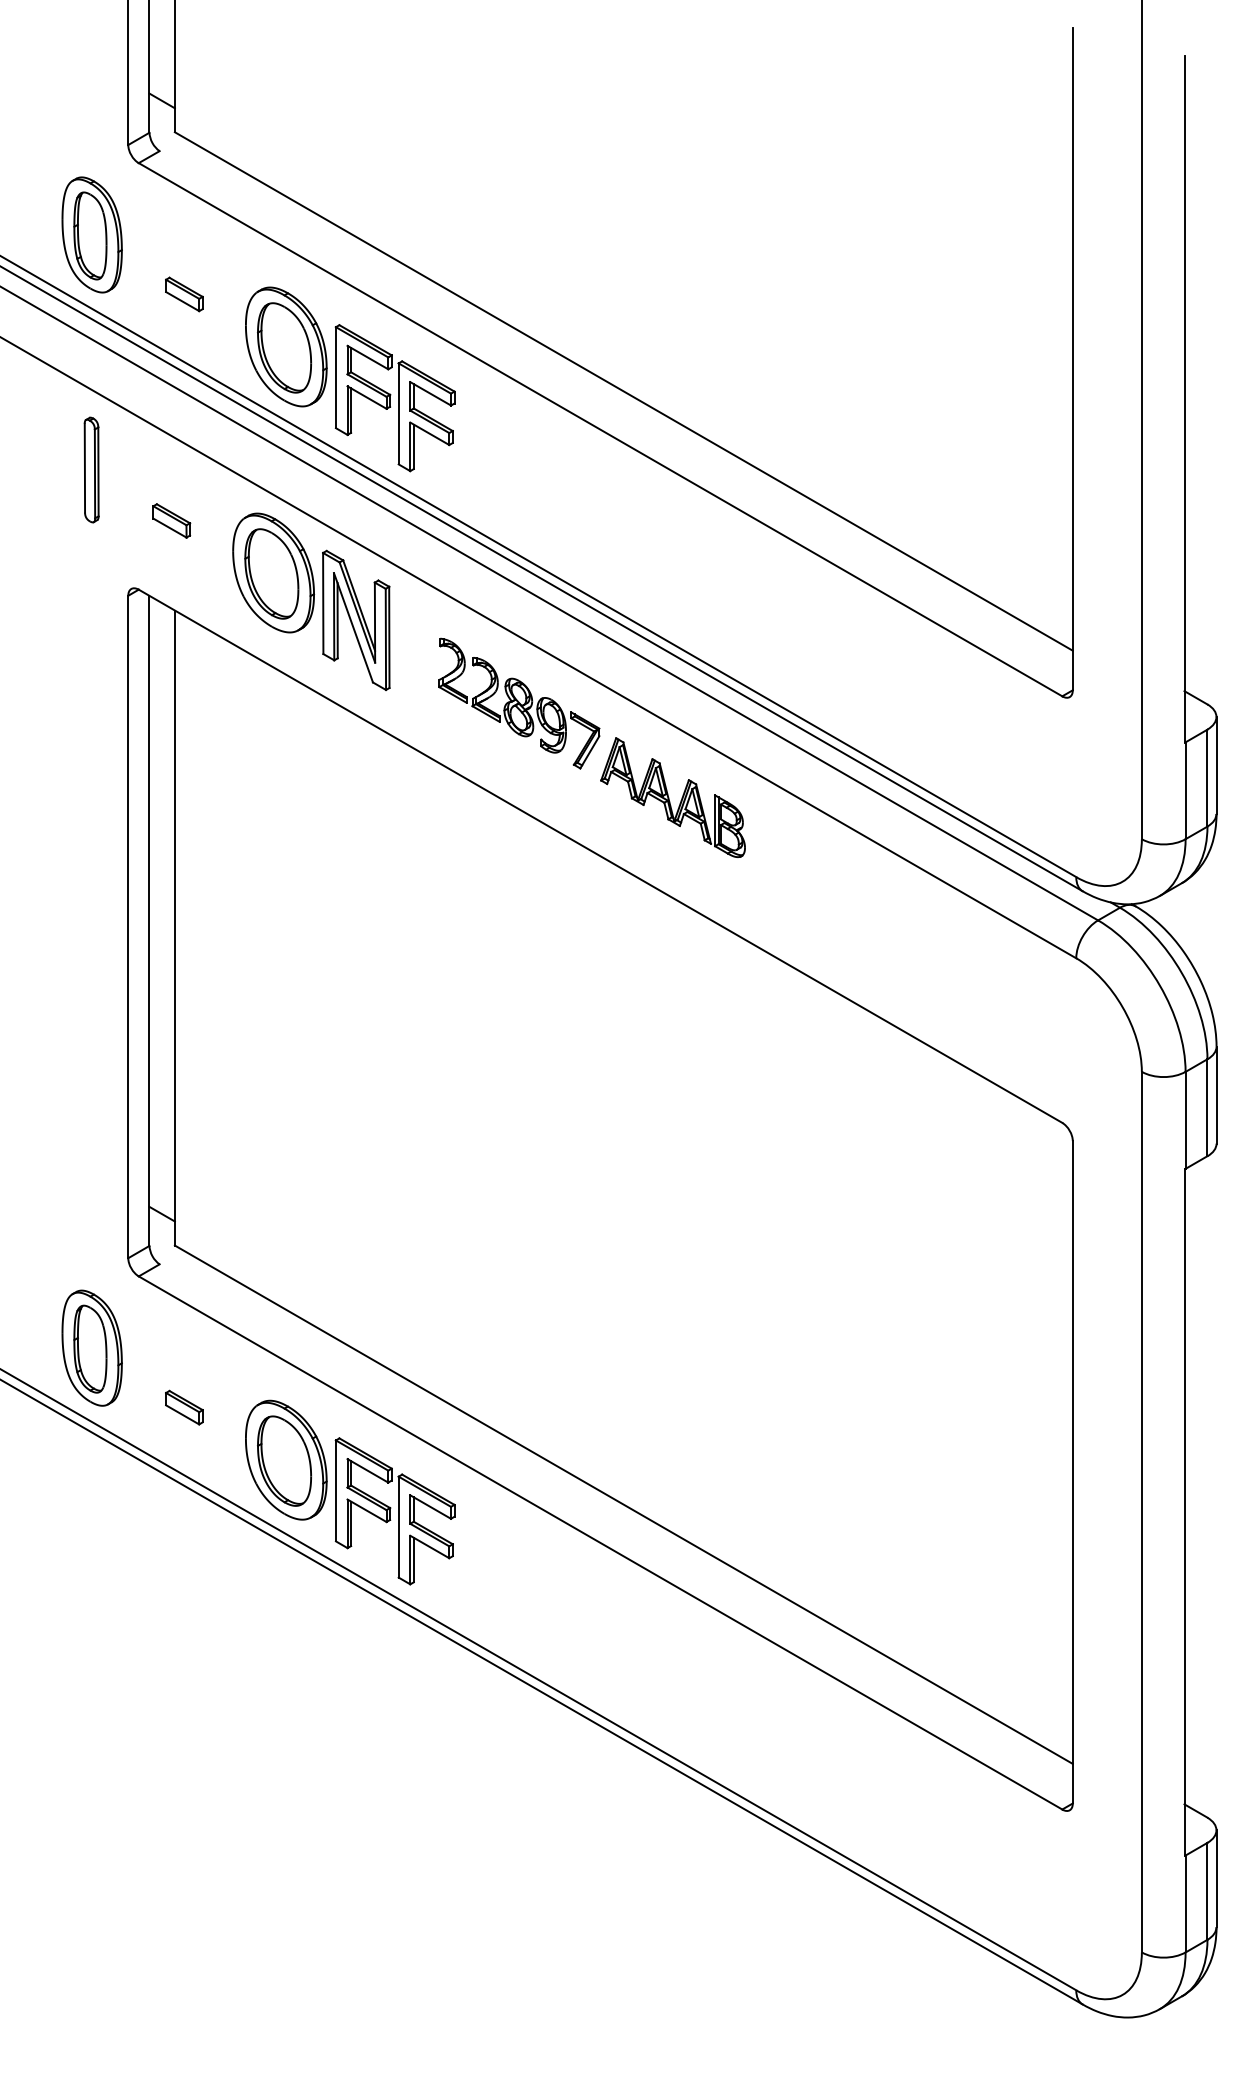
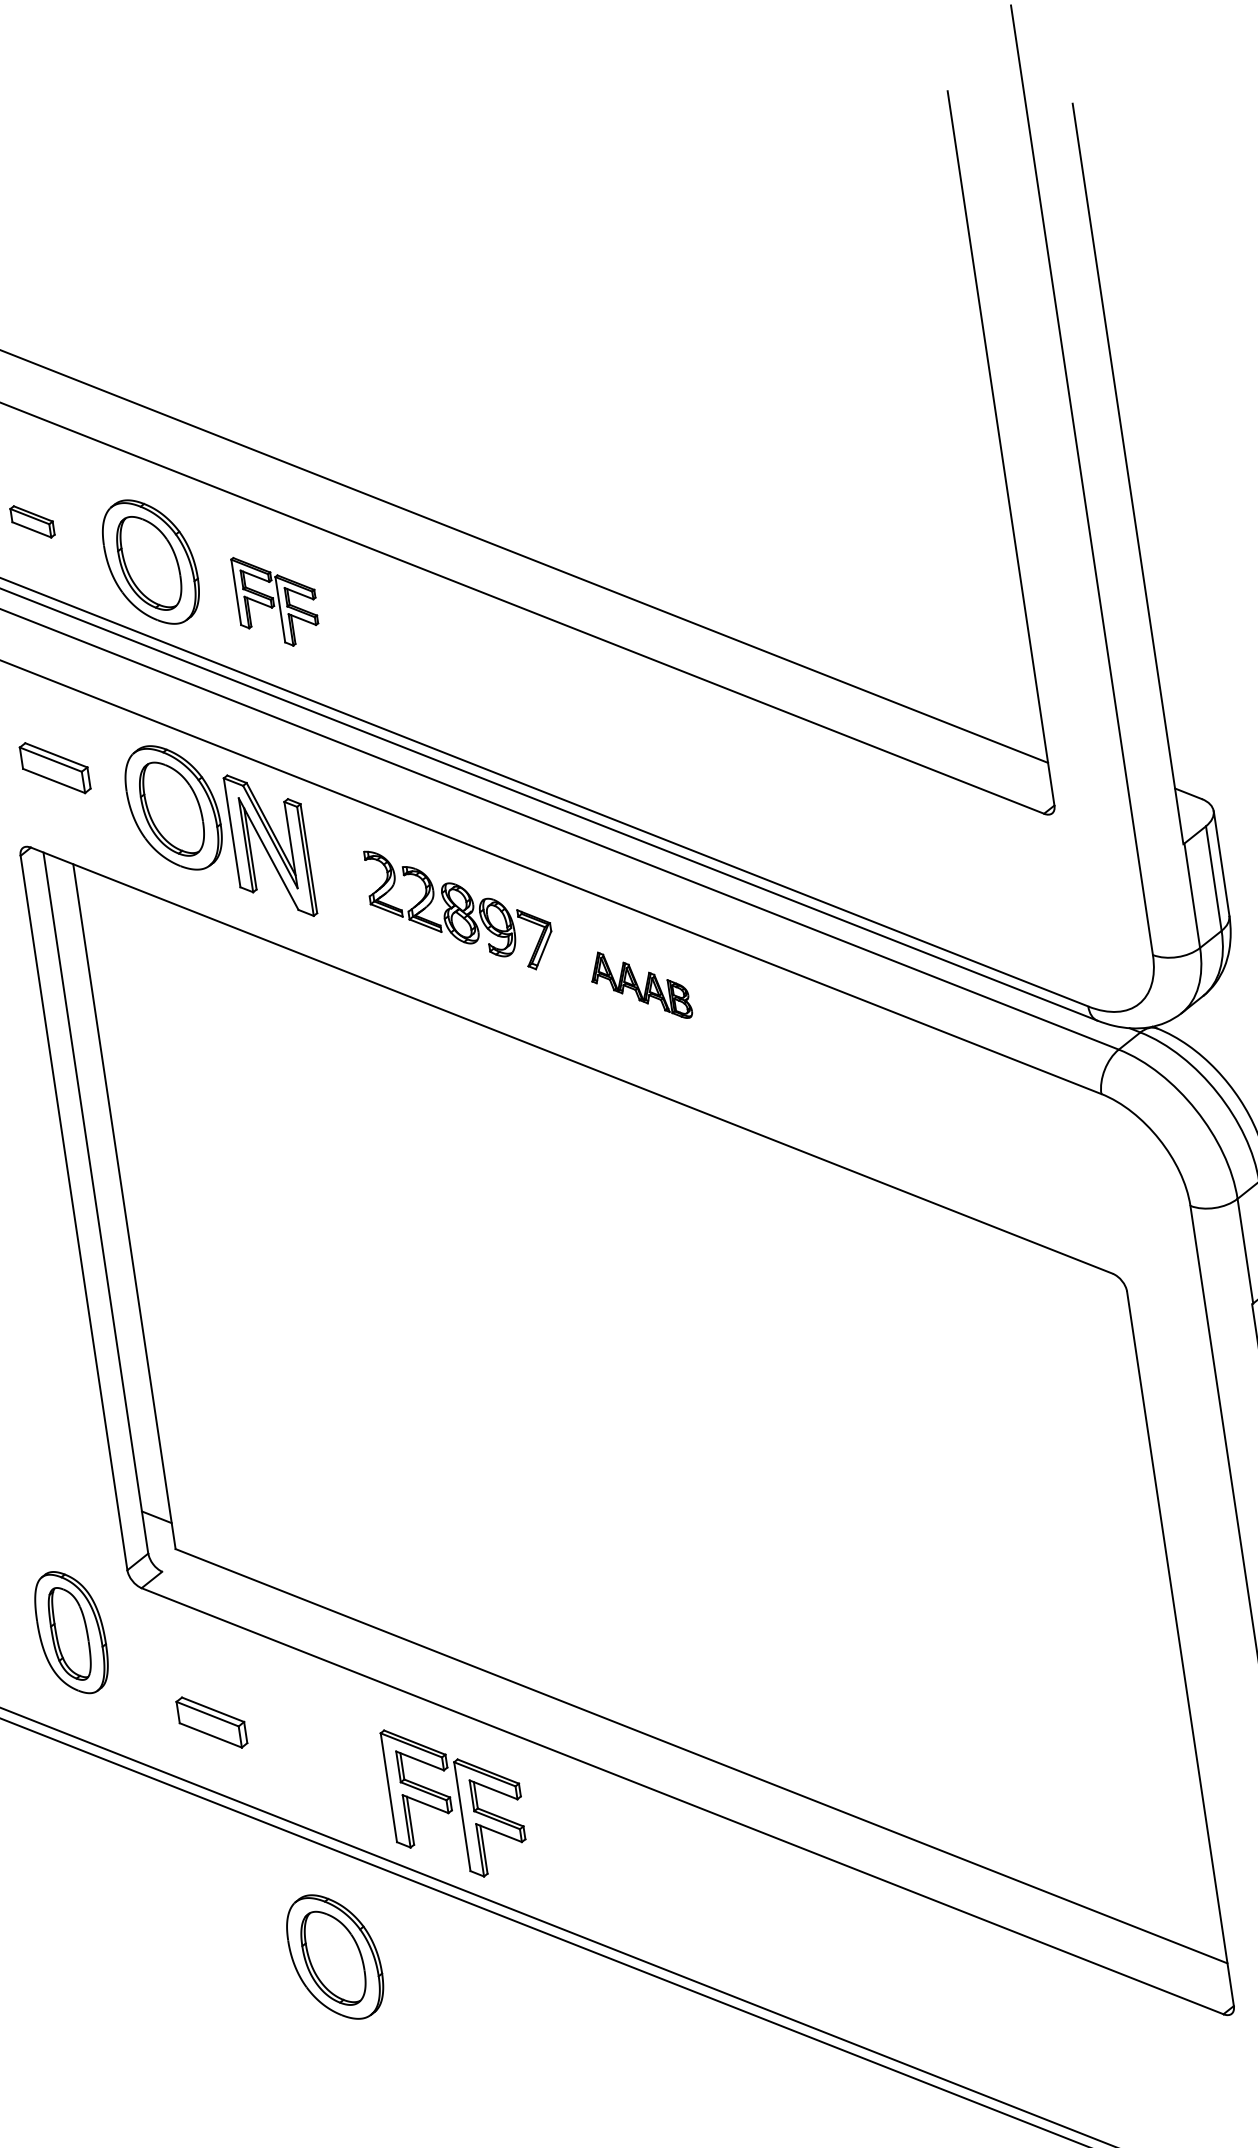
part: (394, 398) -> (275, 600), size x0.6
part: (171, 520) -> (55, 767), size x1.6
part: (672, 797) -> (640, 985), size x0.6
part: (91, 1347) -> (70, 1631), moved
part: (184, 1407) -> (212, 1722), size x1.6
part: (286, 1459) -> (335, 1956), moved

